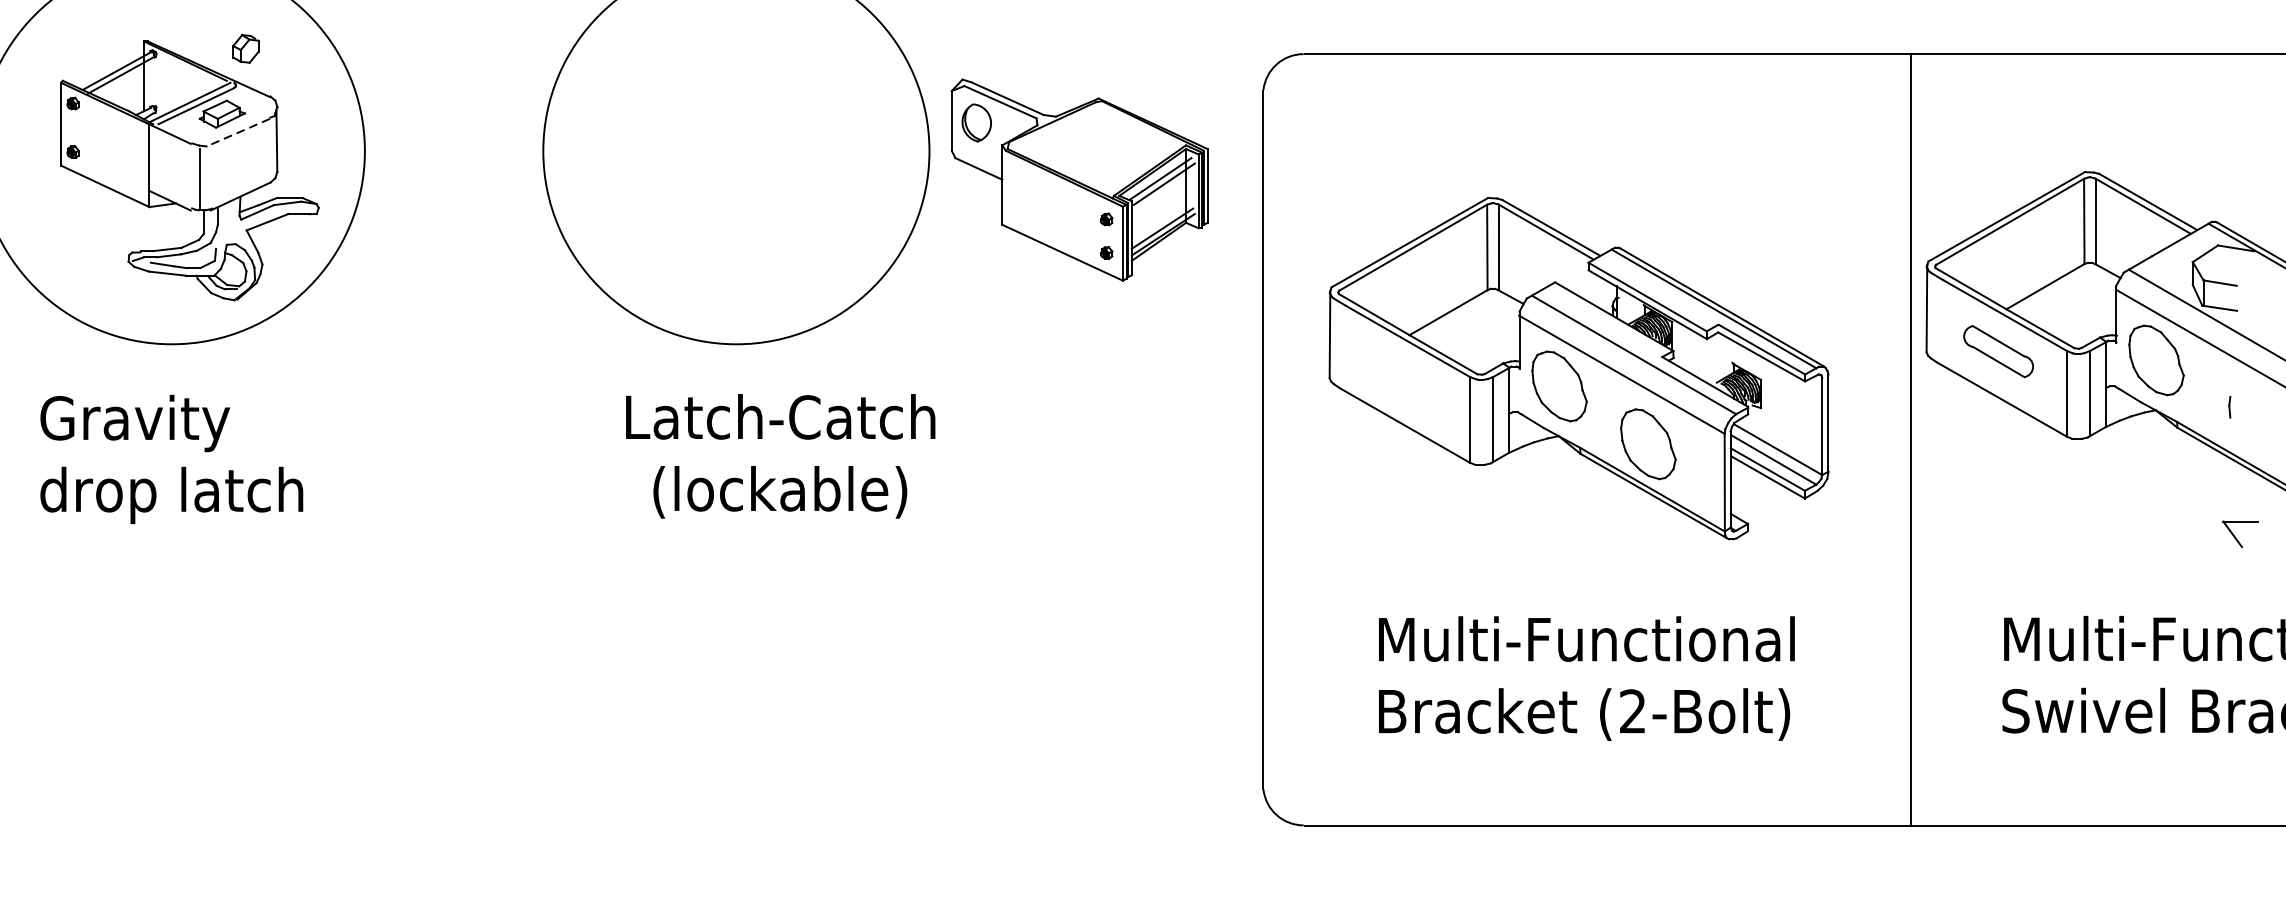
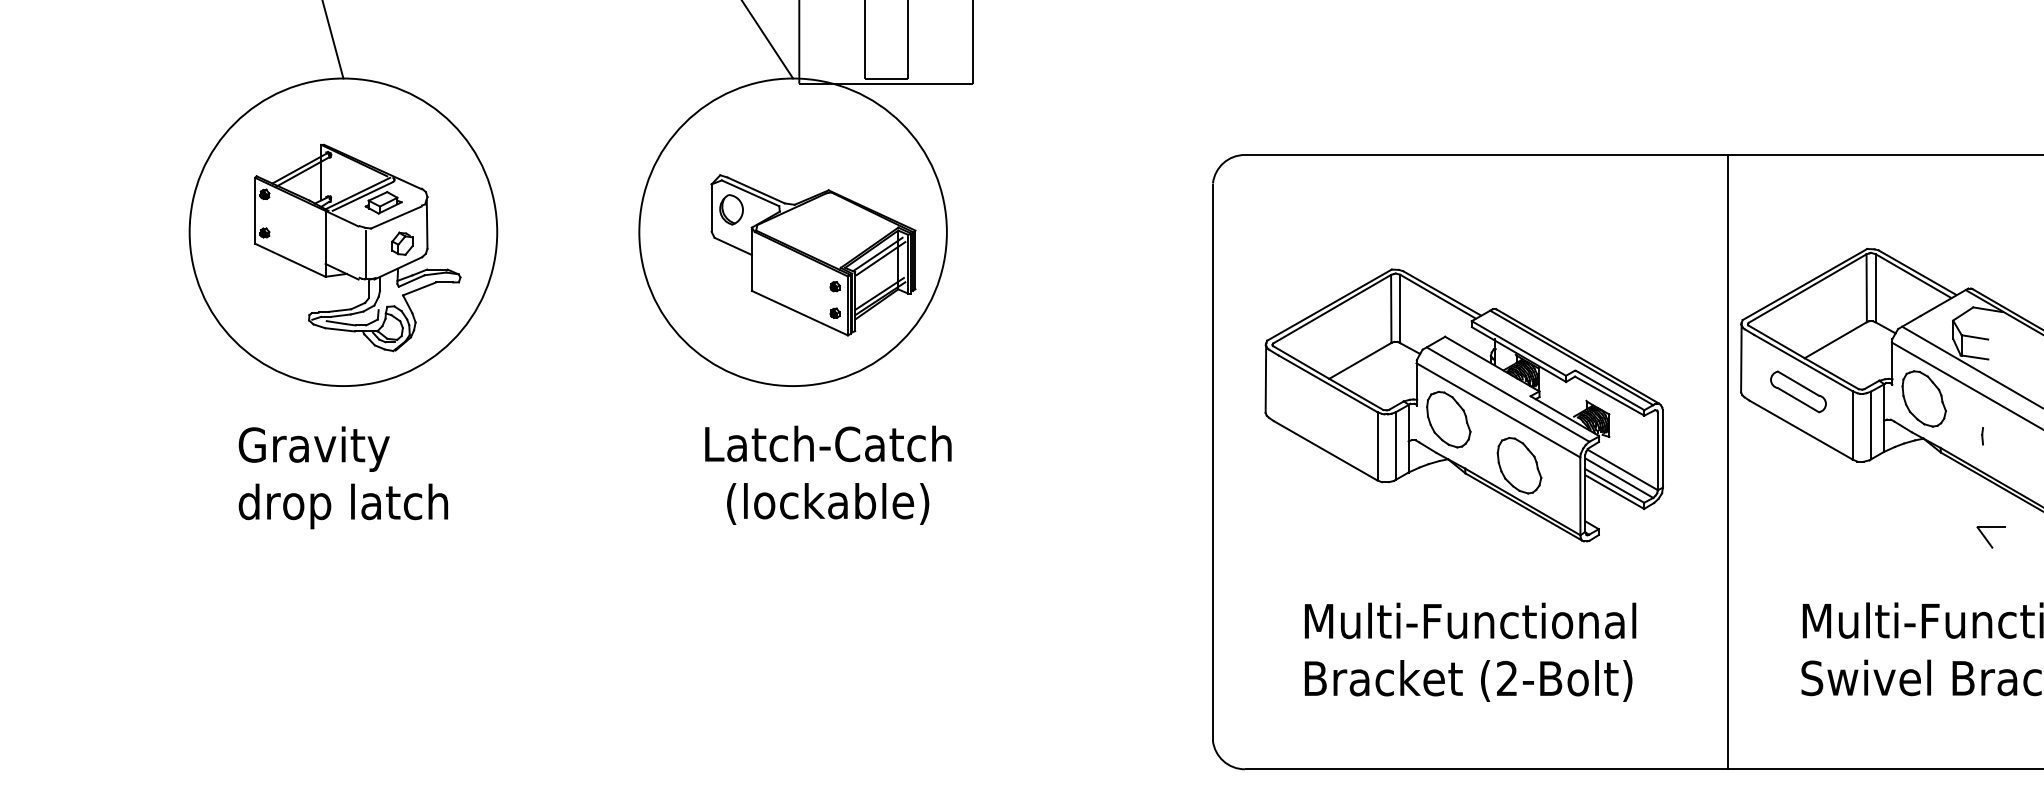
part: (245, 48) -> (402, 243), moved
line: (238, 132) -> (396, 217), dashed -> solid
part: (1079, 180) -> (813, 255), moved

